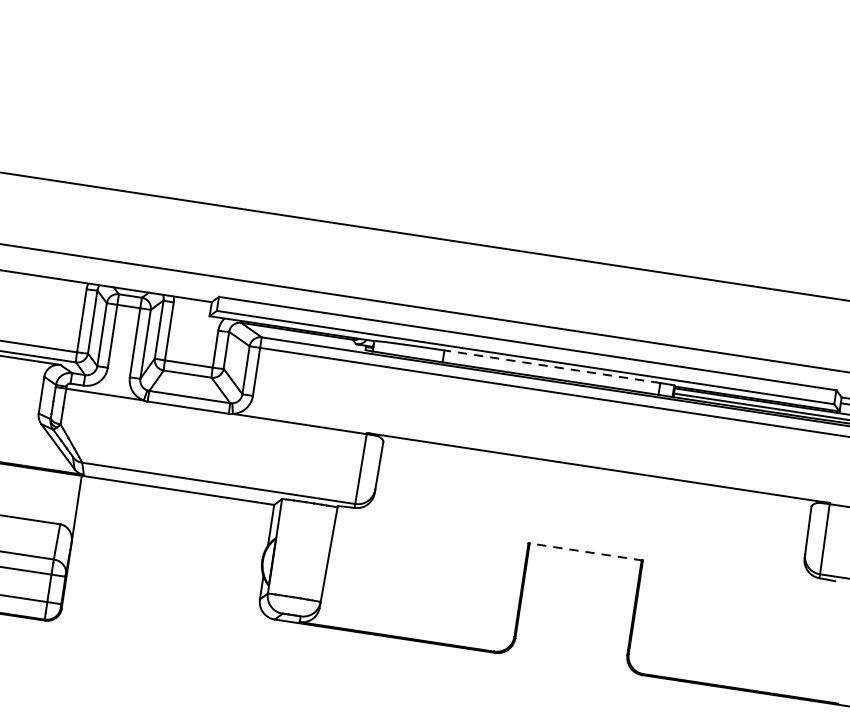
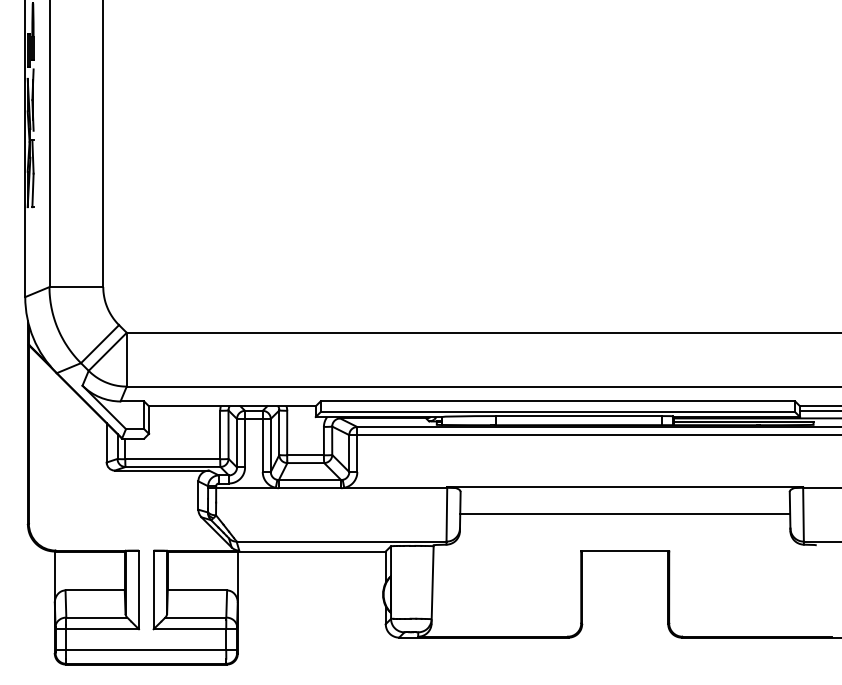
line: (552, 367) -> (579, 416), dashed -> solid
line: (593, 502) -> (625, 513), added
line: (586, 552) -> (625, 551), dashed -> solid

